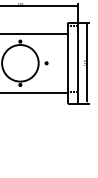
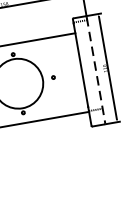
line: (78, 63) -> (96, 70), solid -> dashed

